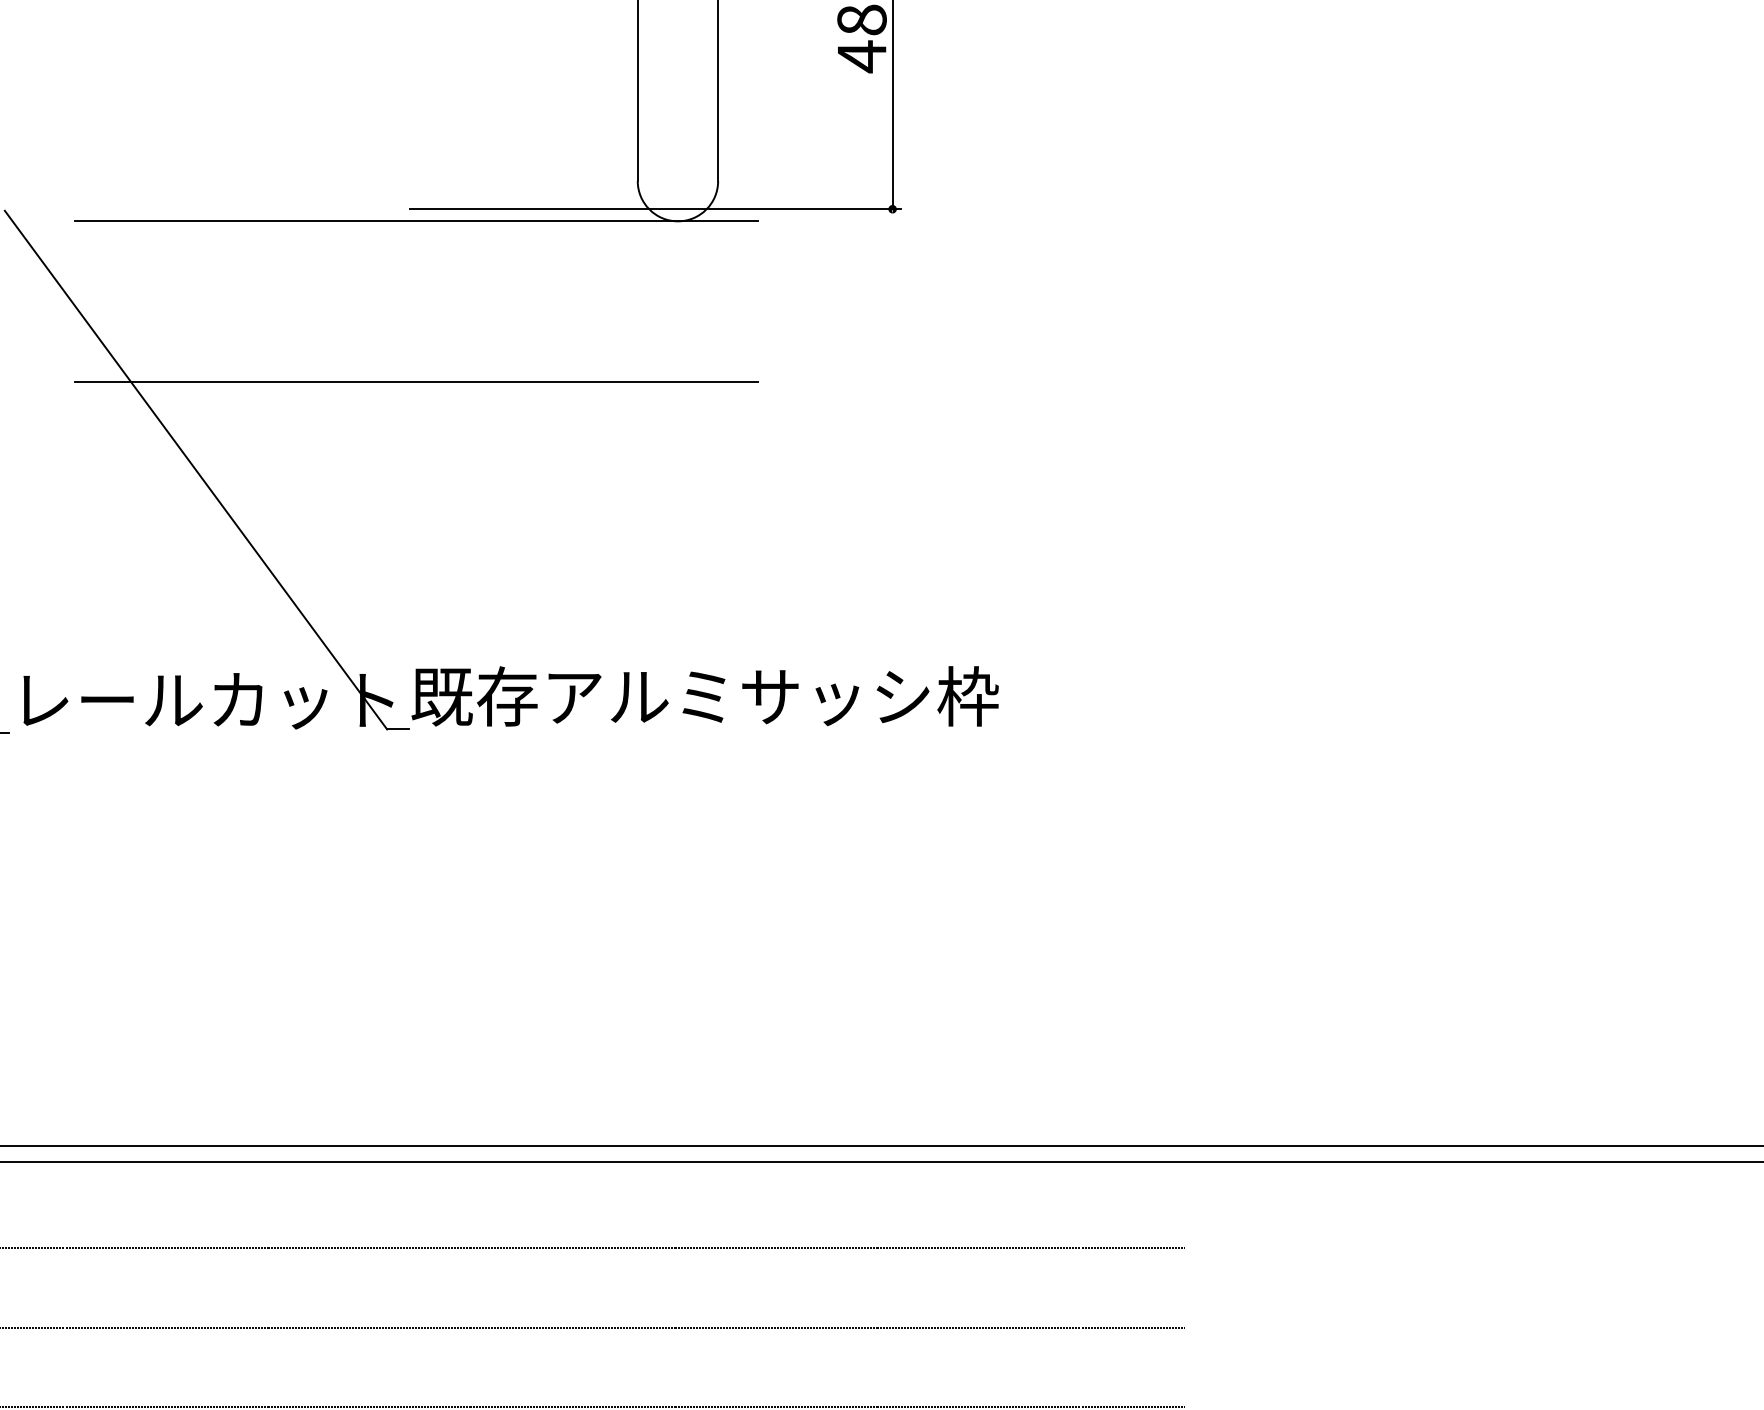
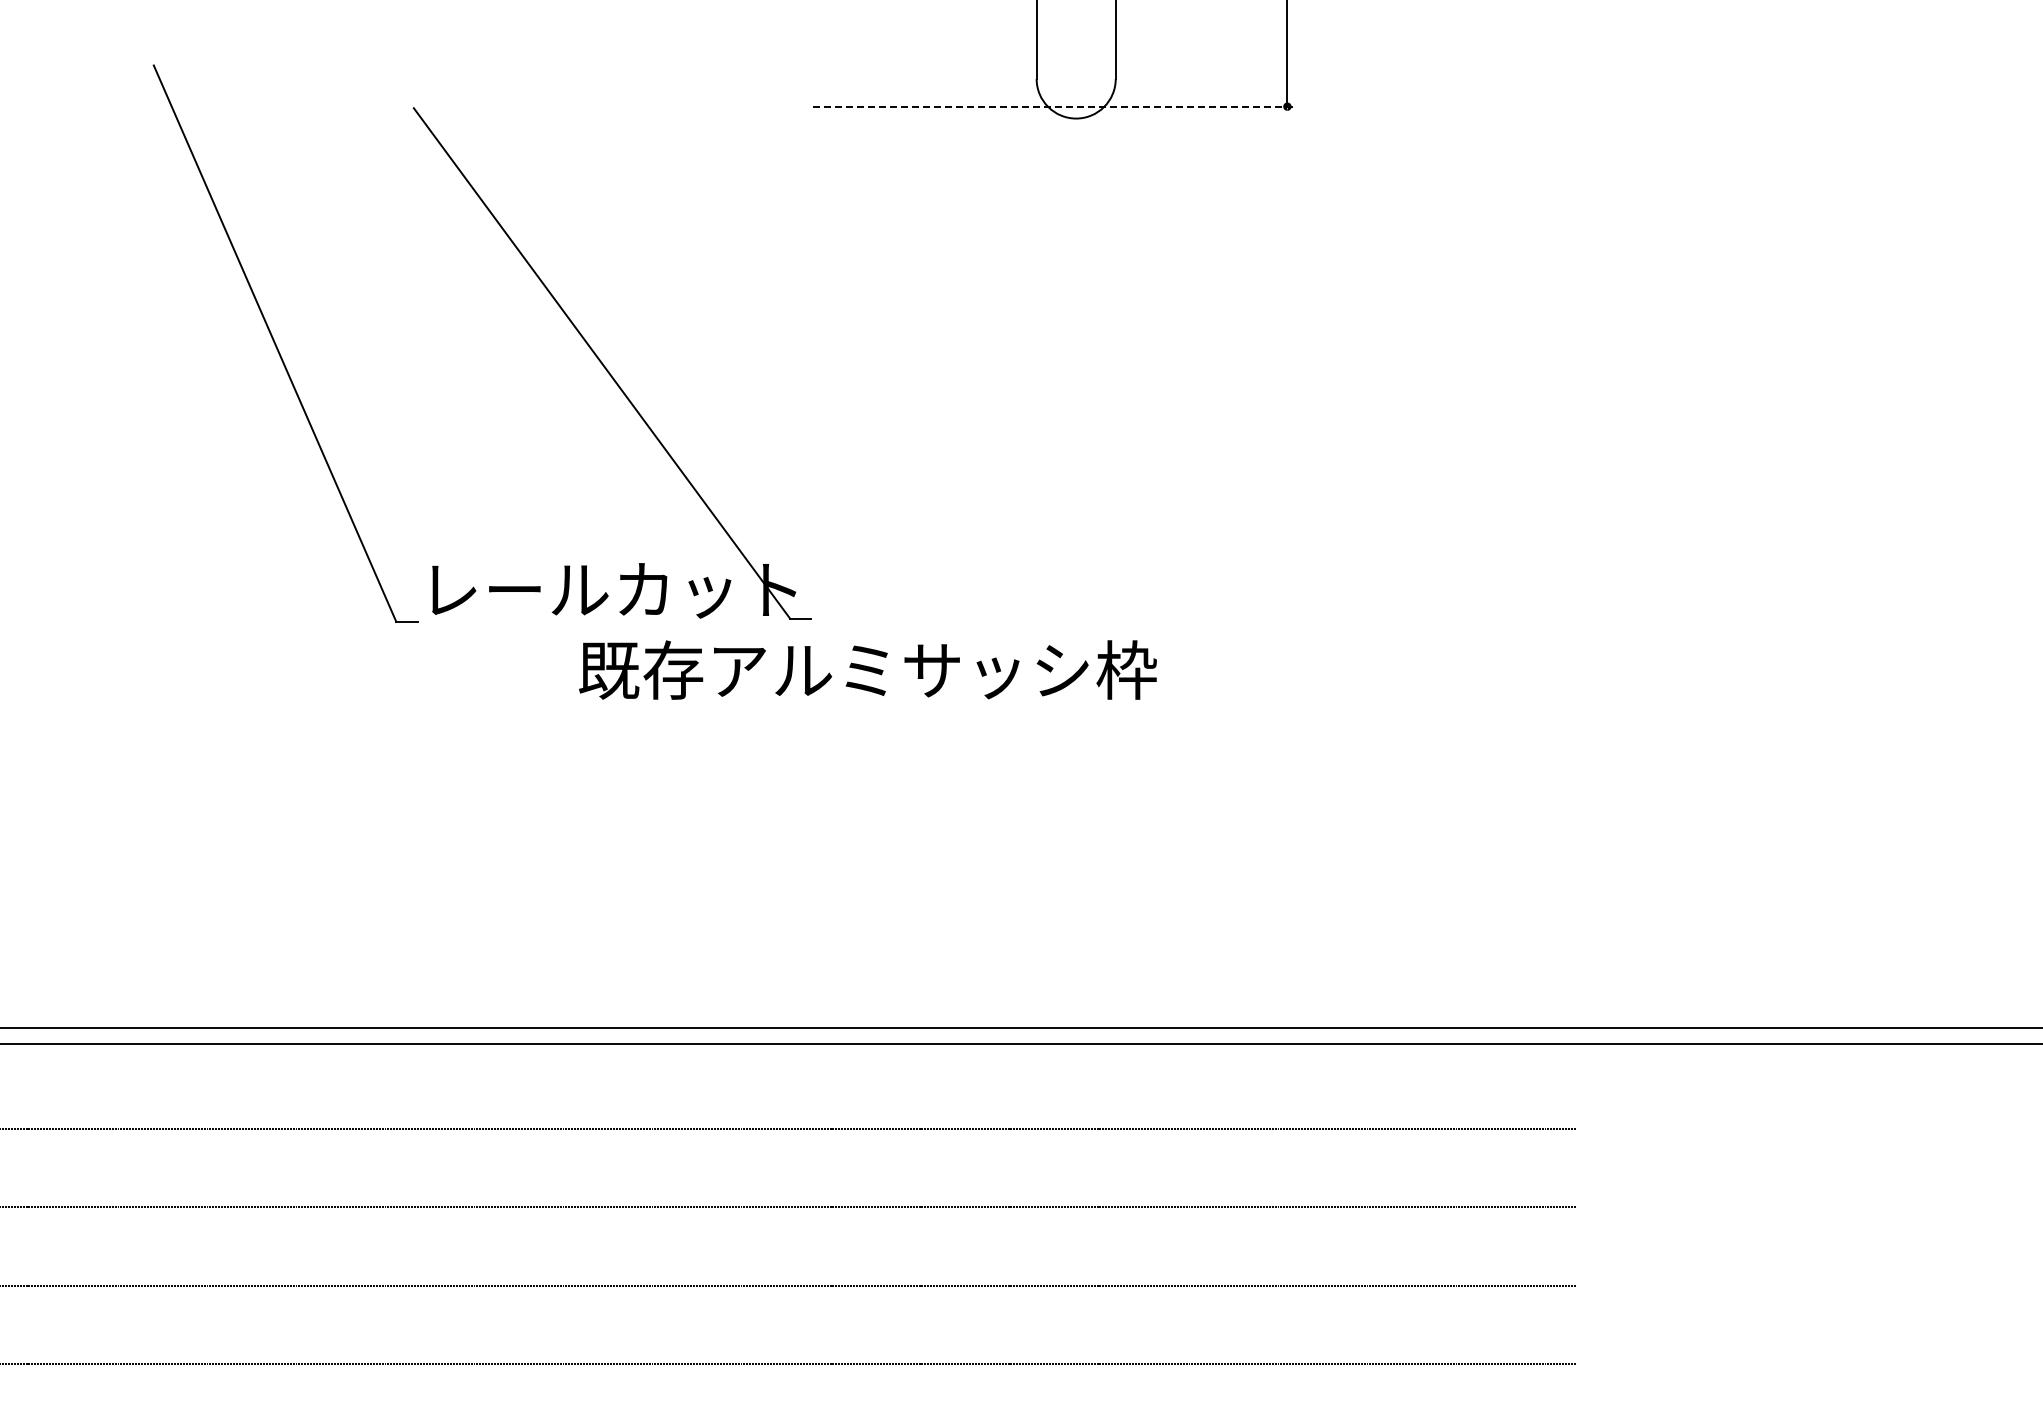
line: (655, 209) -> (1054, 106), solid -> dashed
line: (416, 221) -> (818, 118), removed
line: (416, 381) -> (818, 276), removed
text: (704, 695) -> (867, 669), moved

